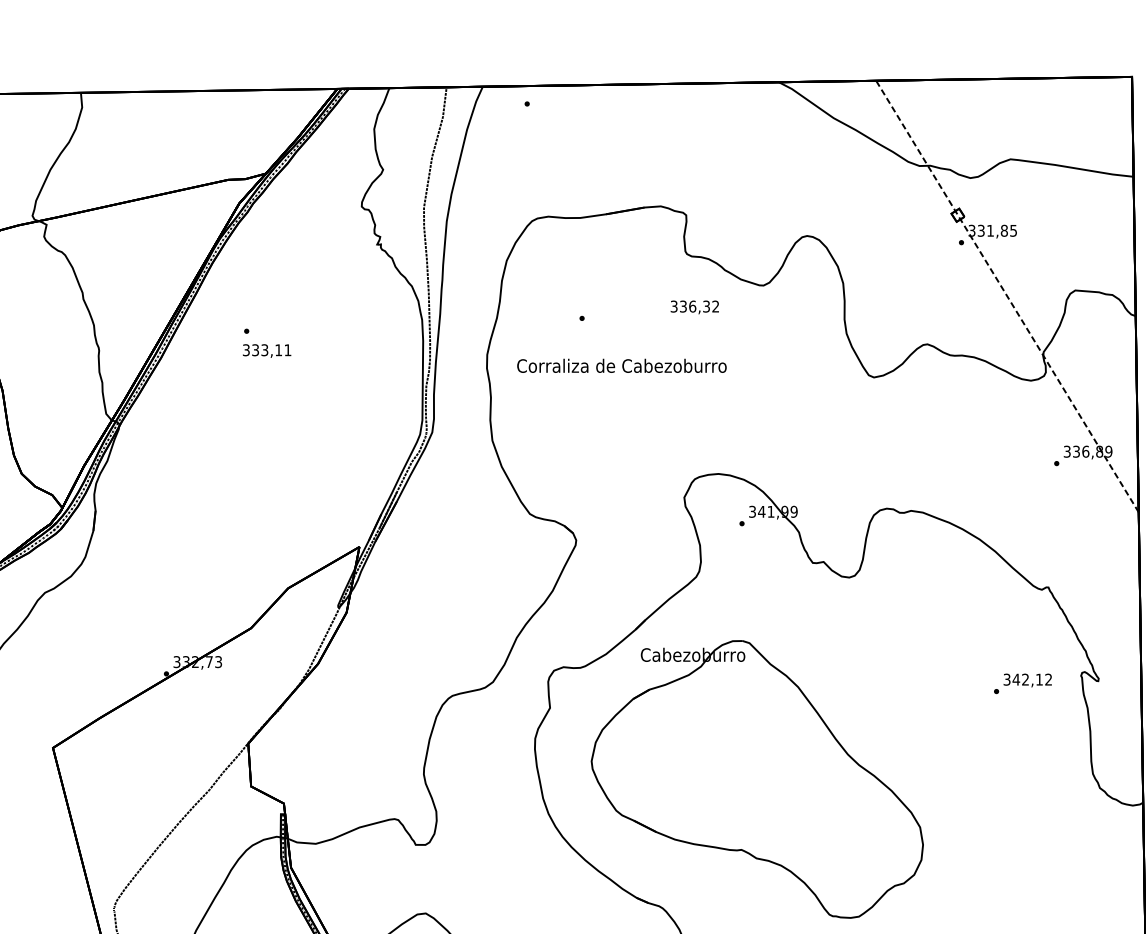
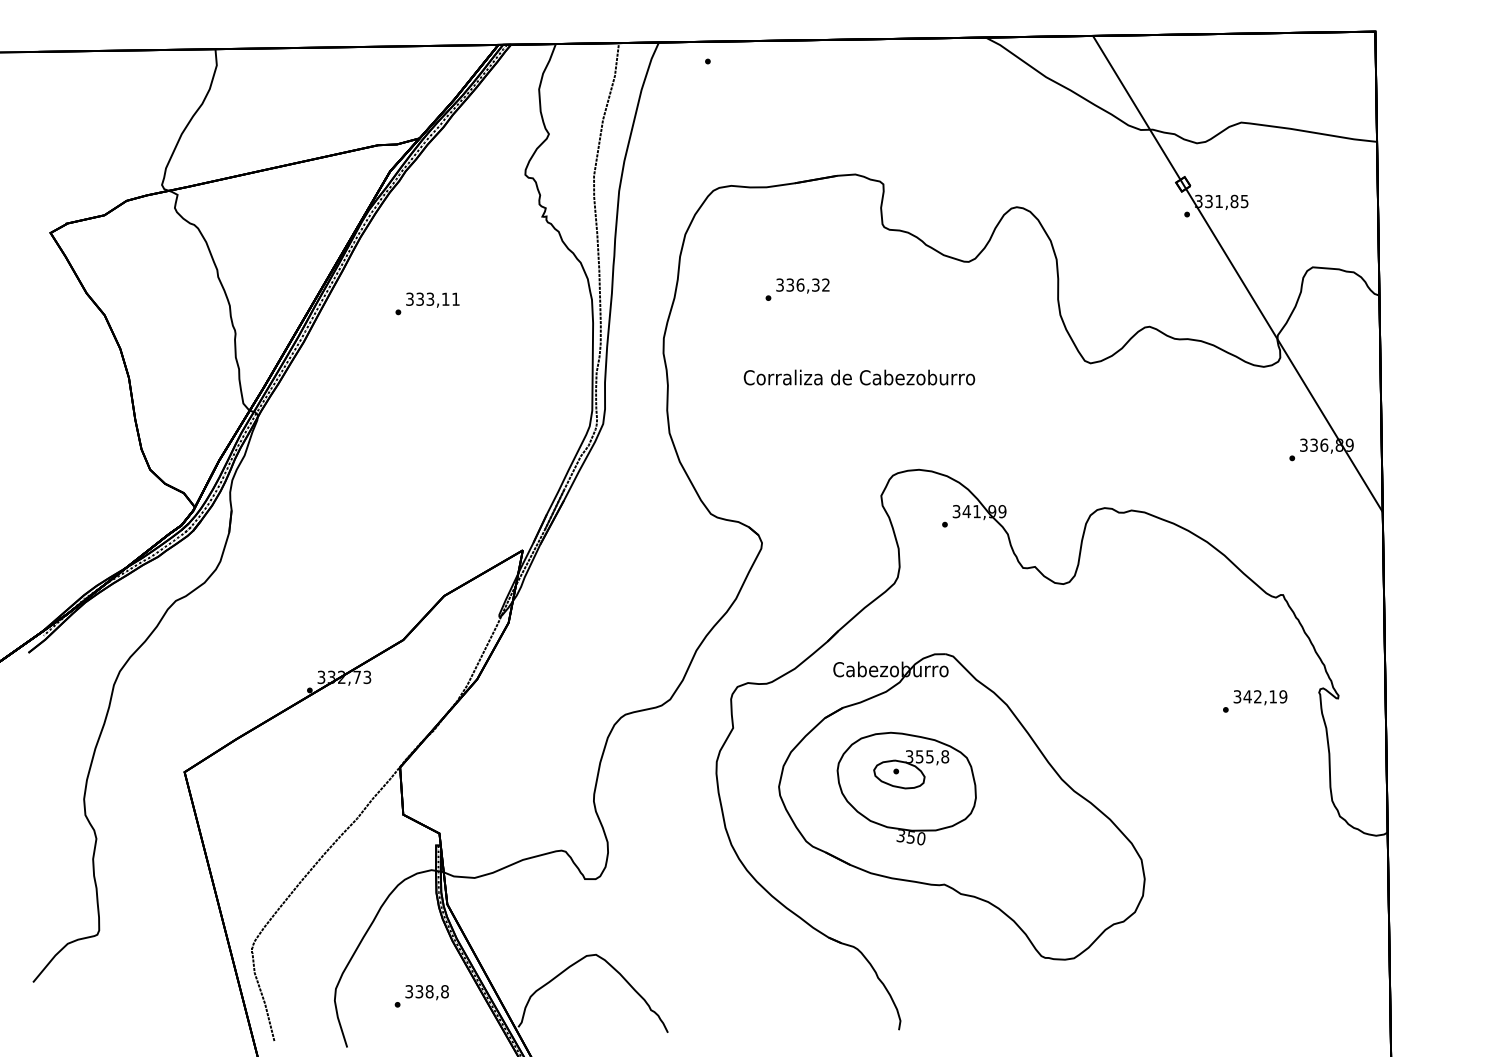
line: (1007, 296) -> (1237, 273), dashed -> solid
text: (694, 306) -> (802, 285), moved
text: (266, 350) -> (432, 299), moved
text: (621, 365) -> (859, 377), moved
text: (1048, 679) -> (1283, 696), 342,12 -> 342,19
part: (707, 762) -> (906, 788), added

